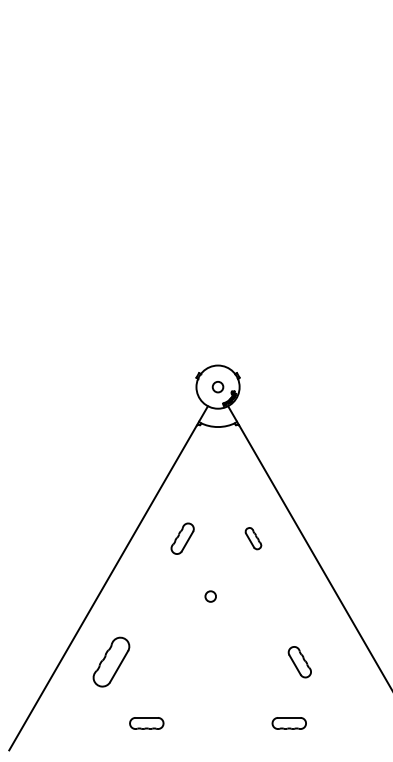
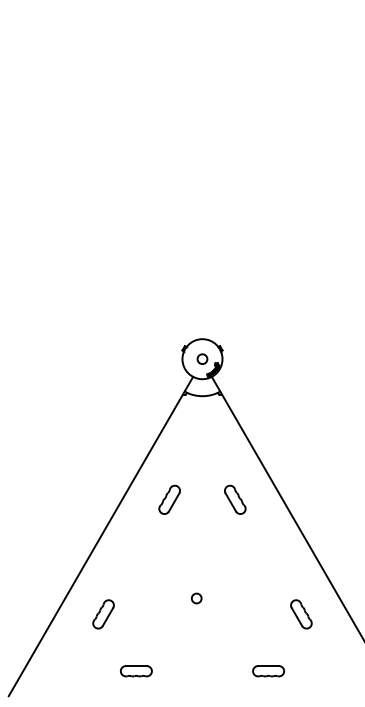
part: (253, 538) -> (235, 499), size x1.43
circle: (210, 596) -> (196, 598), moved
part: (111, 662) -> (103, 614), size x0.62
part: (299, 662) -> (301, 614), moved

